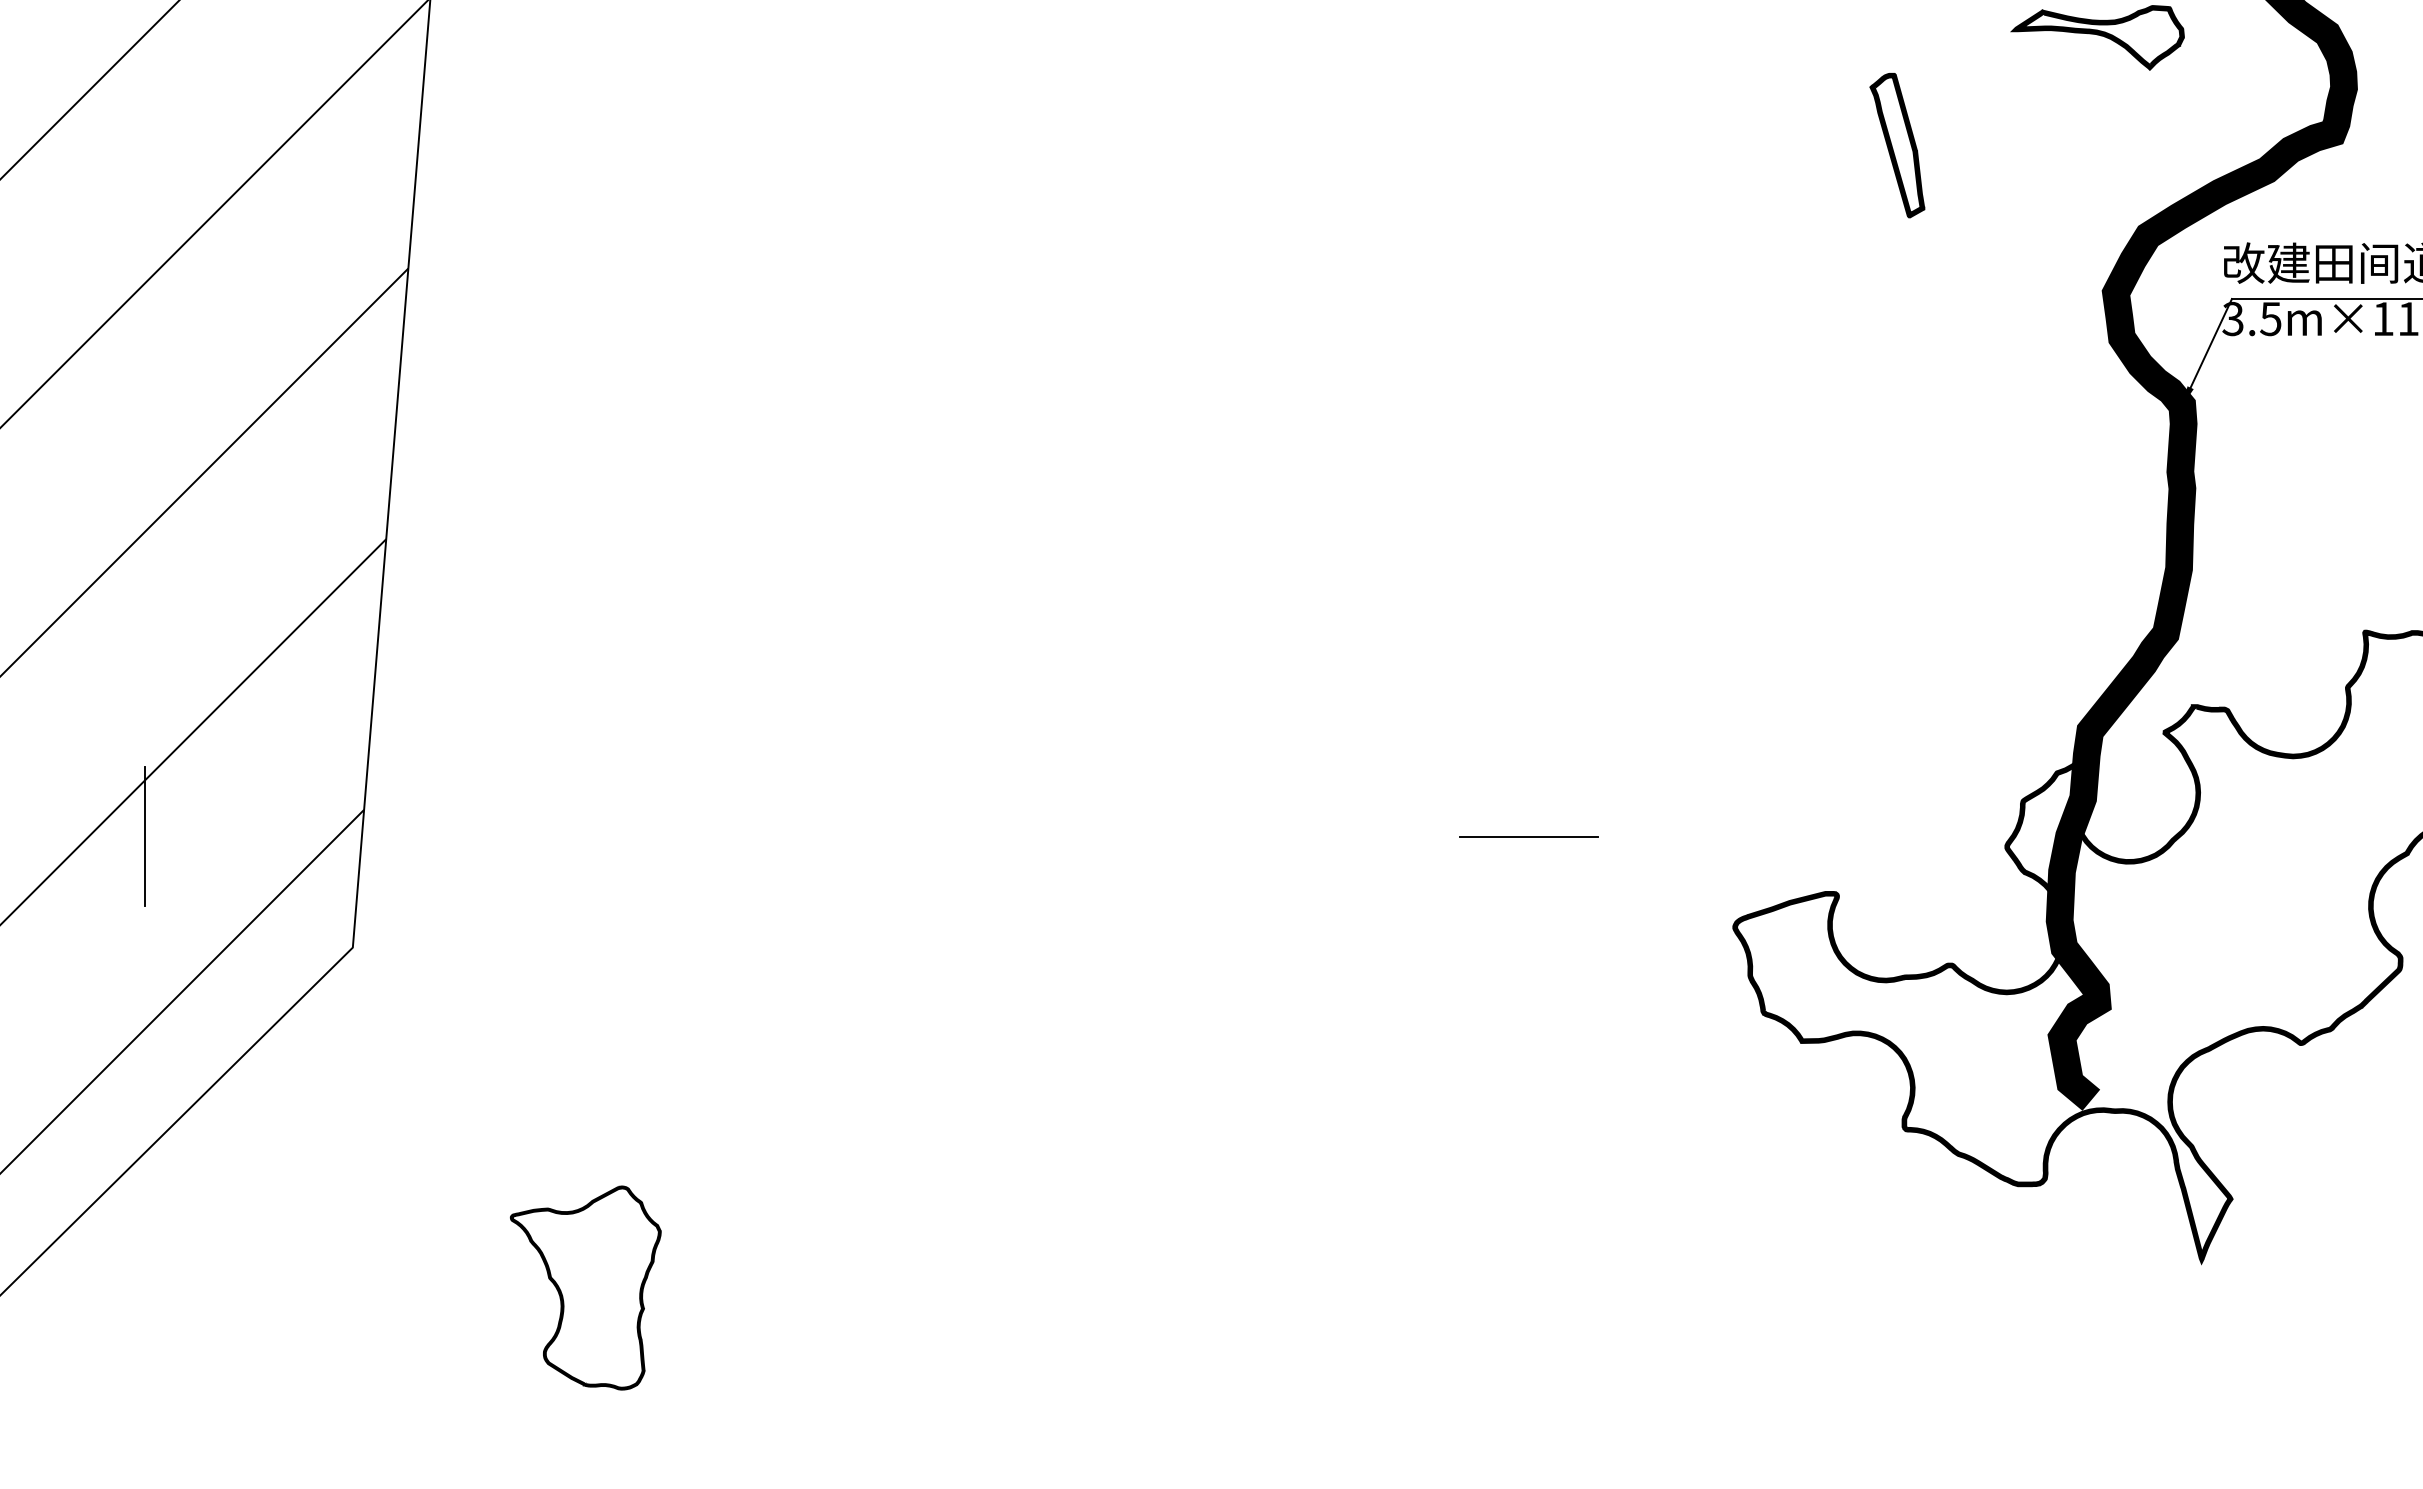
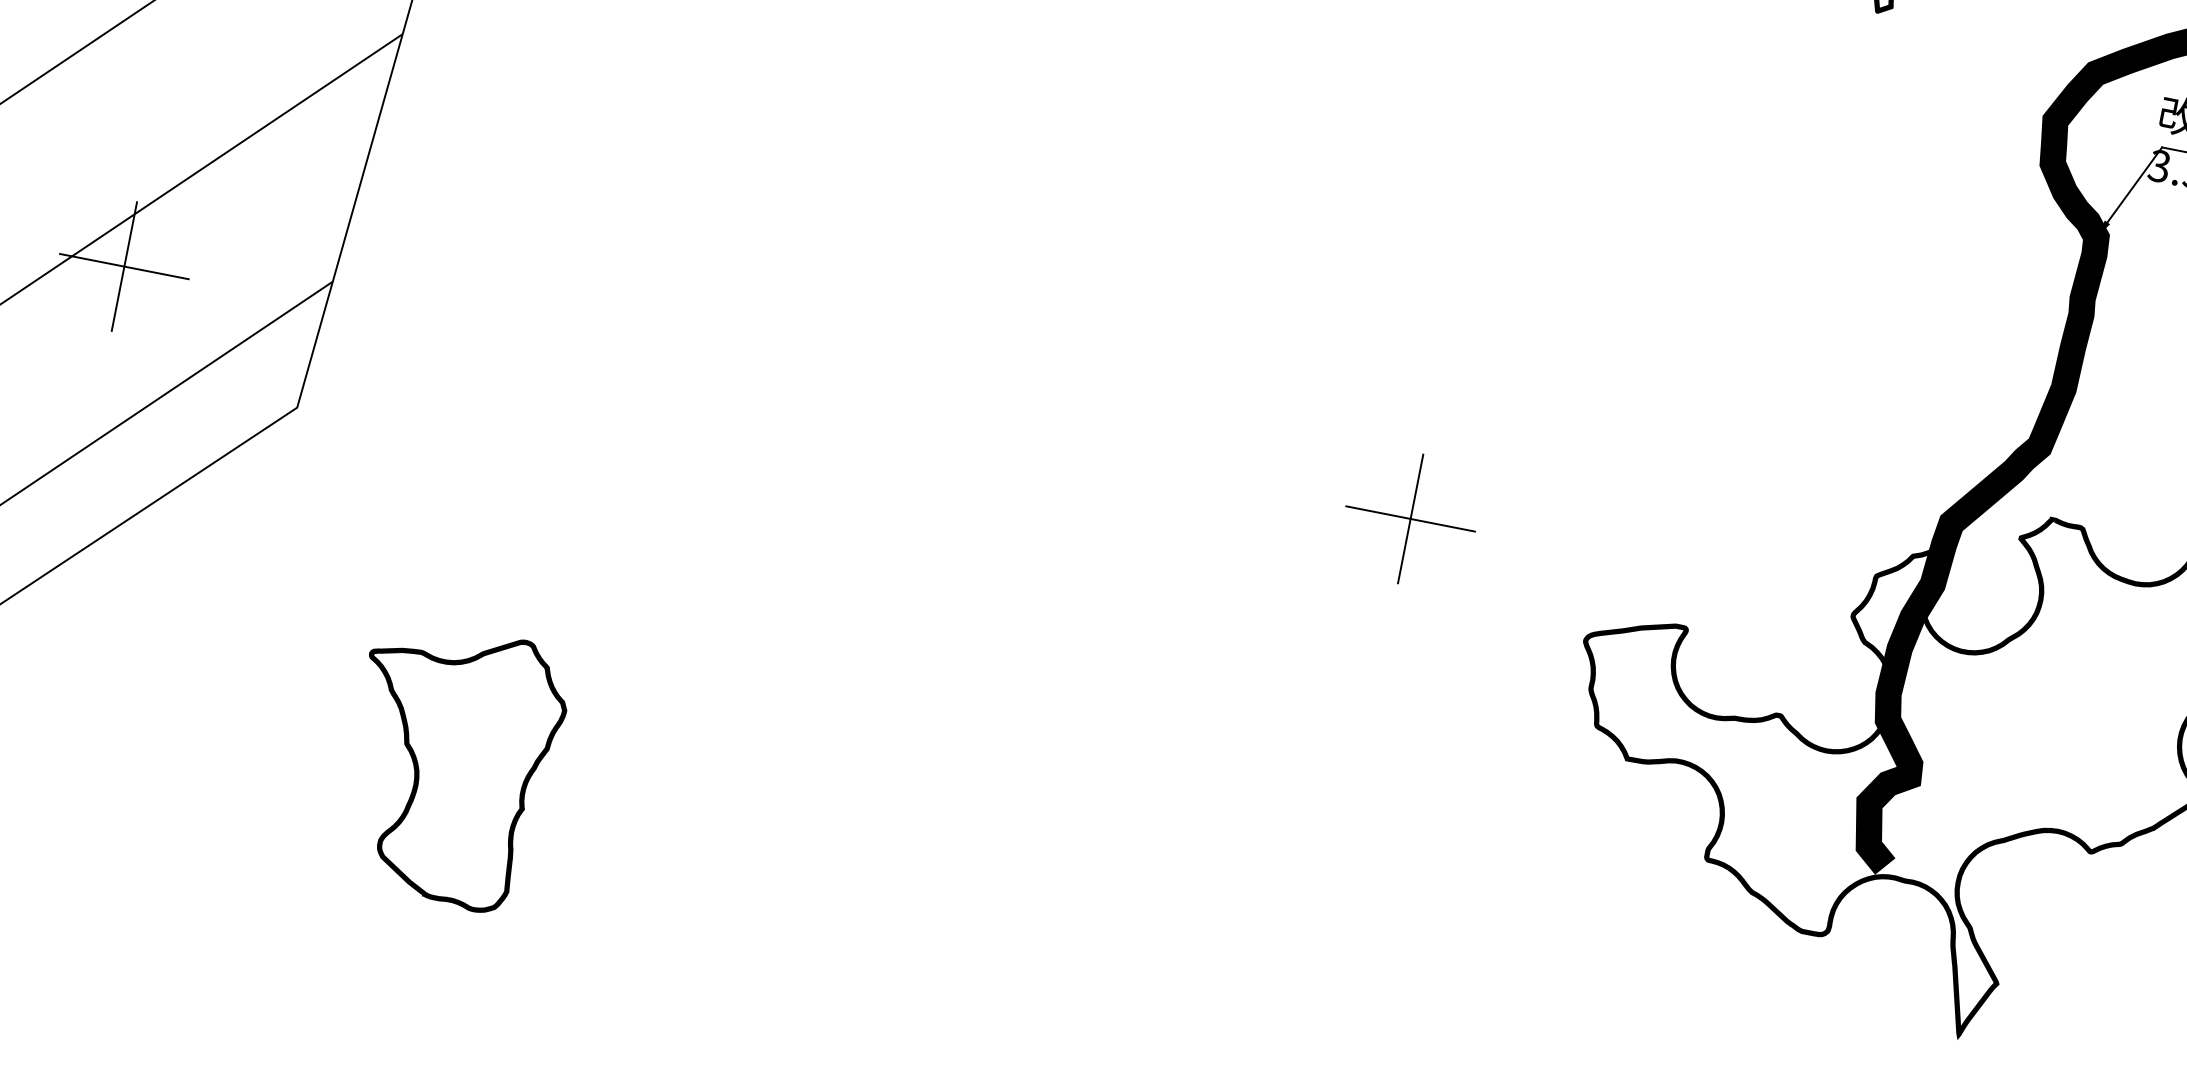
line: (144, 836) -> (123, 266), added
line: (1528, 836) -> (1410, 518), added
part: (585, 1287) -> (451, 765), size x1.43

